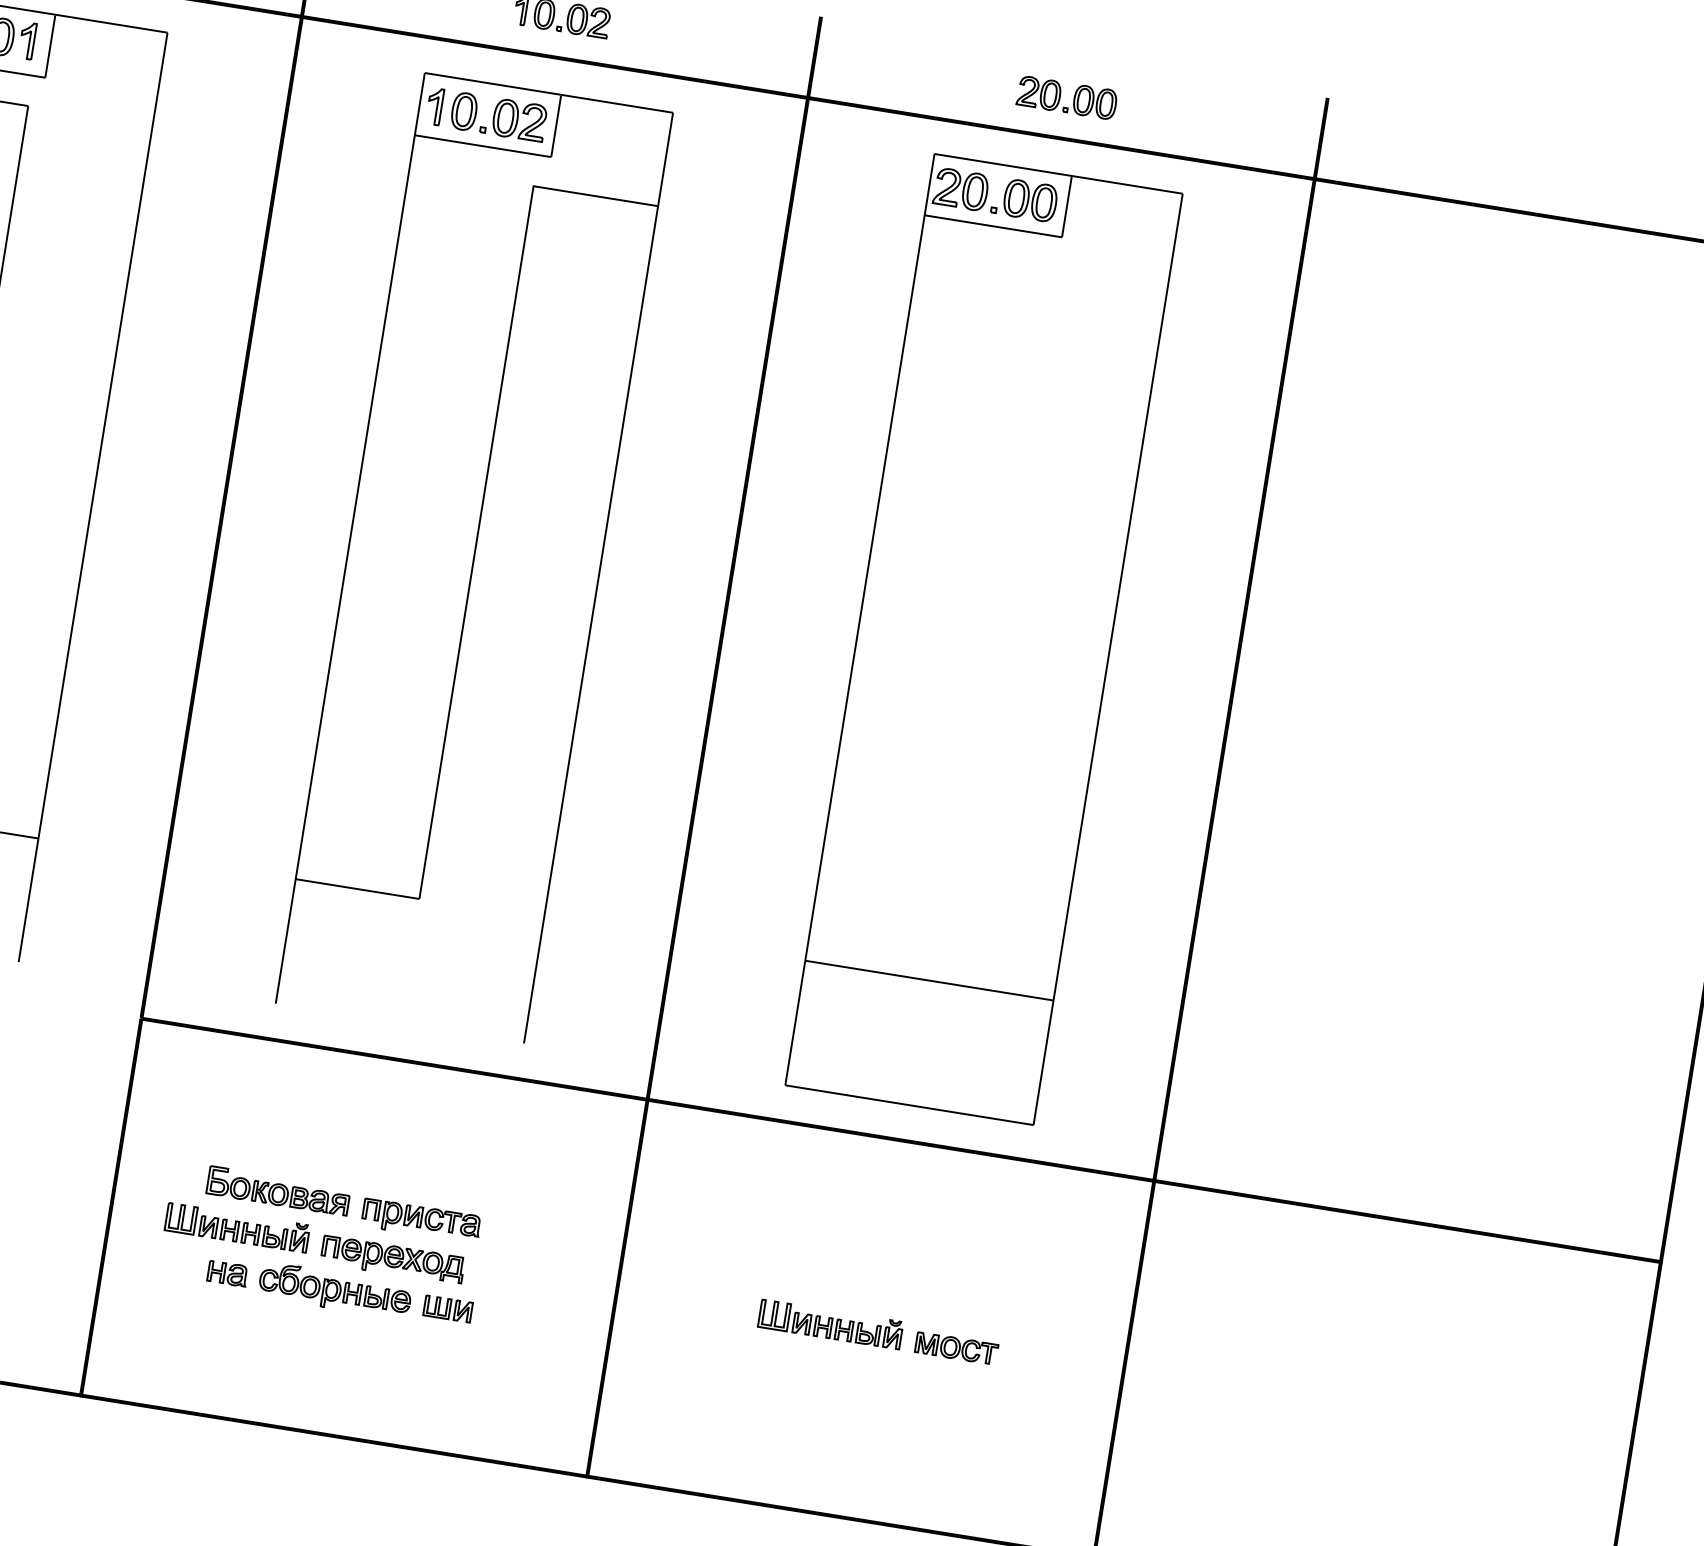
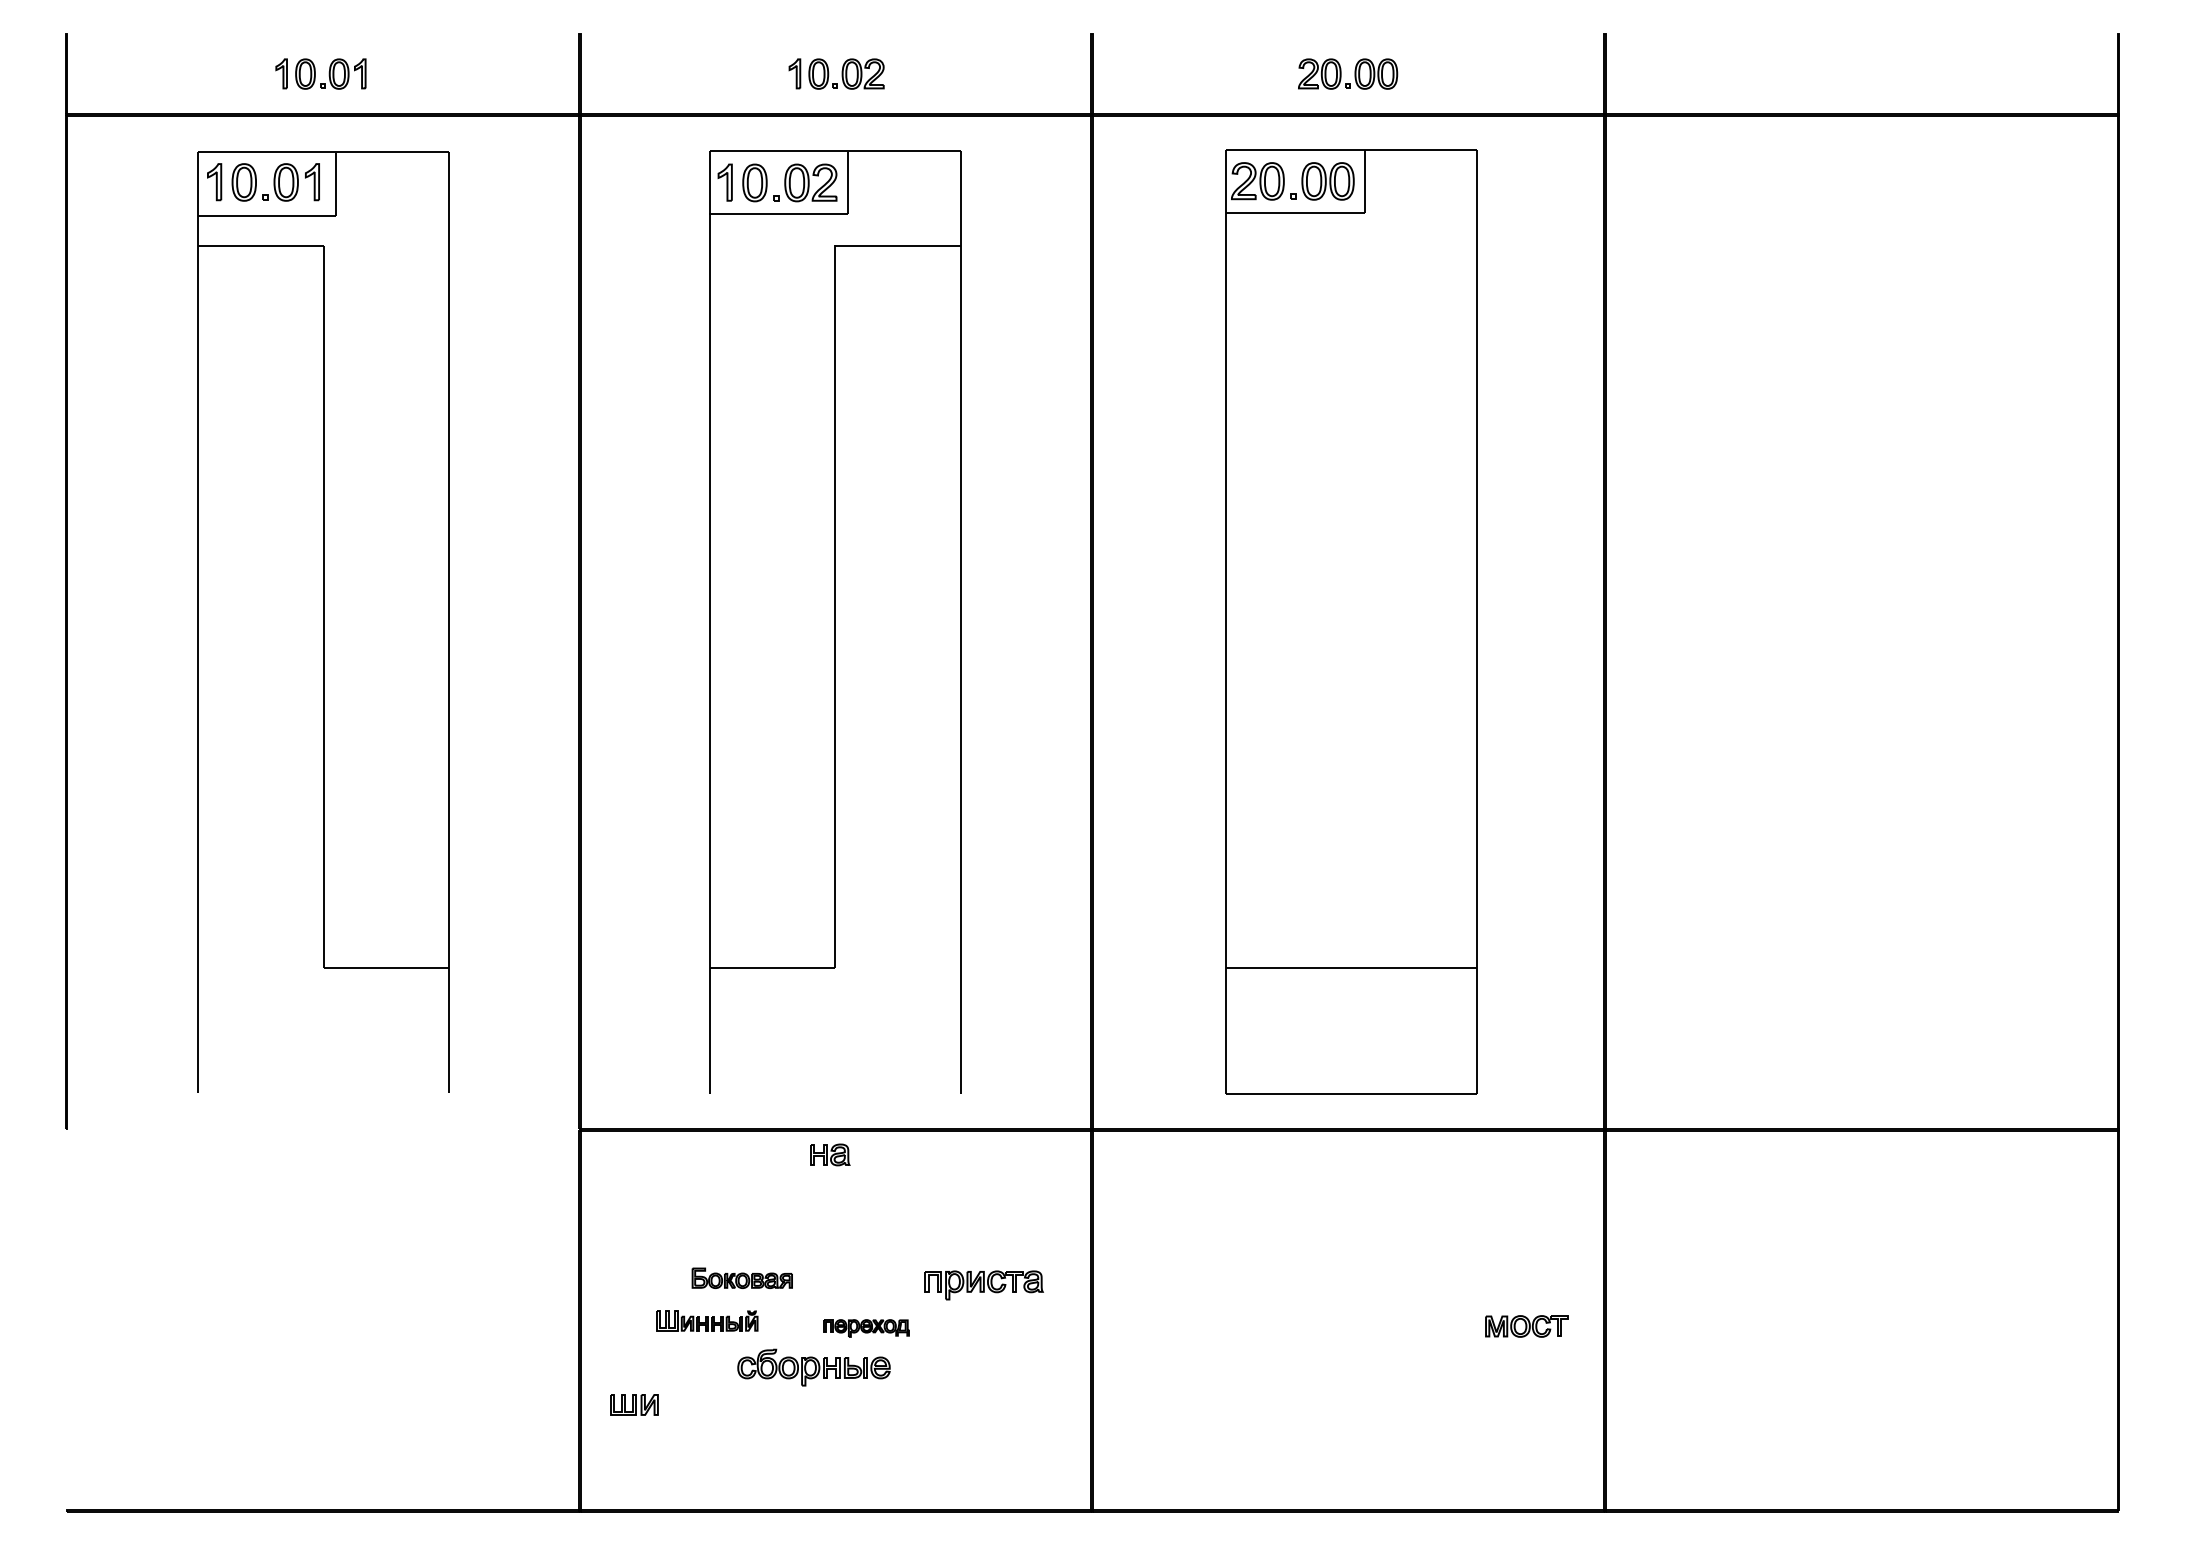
part: (278, 1191) -> (742, 1278), size x0.7
part: (420, 1221) -> (983, 1285), moved
part: (237, 1227) -> (707, 1320), size x0.7
part: (393, 1260) -> (866, 1328), size x0.6
part: (228, 1273) -> (830, 1154), moved
part: (448, 1308) -> (634, 1404), moved
part: (830, 1324) -> (1308, 1322), removed
part: (956, 1348) -> (1526, 1326), moved

